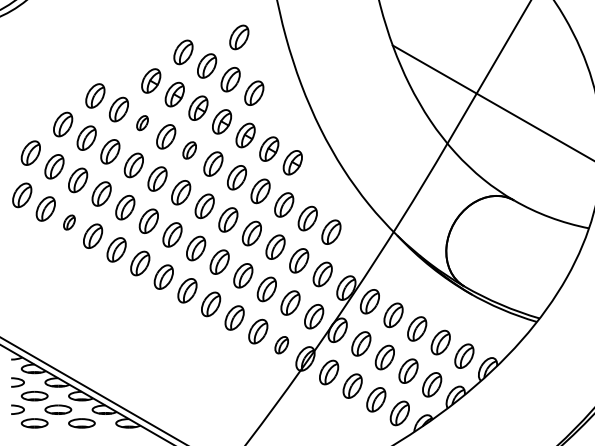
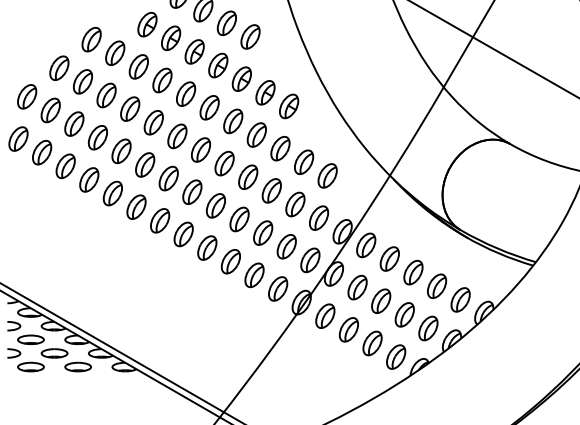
part: (142, 122) -> (138, 66), size x1.67
part: (189, 150) -> (185, 94), size x1.43
part: (69, 222) -> (65, 166), size x1.67
part: (281, 344) -> (277, 288), size x1.43

